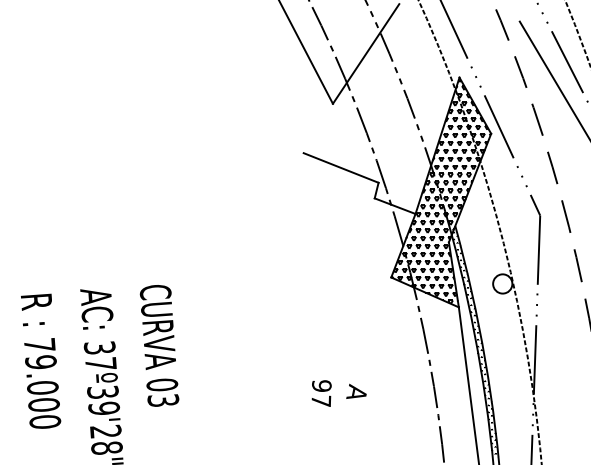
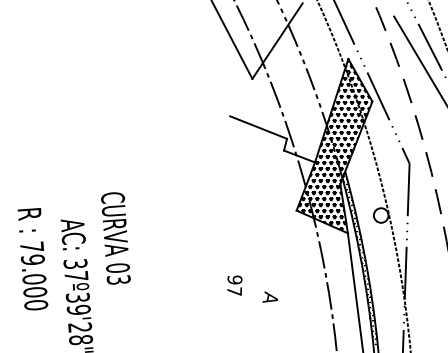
text: (159, 345) -> (115, 238), moved
text: (40, 361) -> (32, 259), moved
text: (321, 393) -> (234, 285), moved

